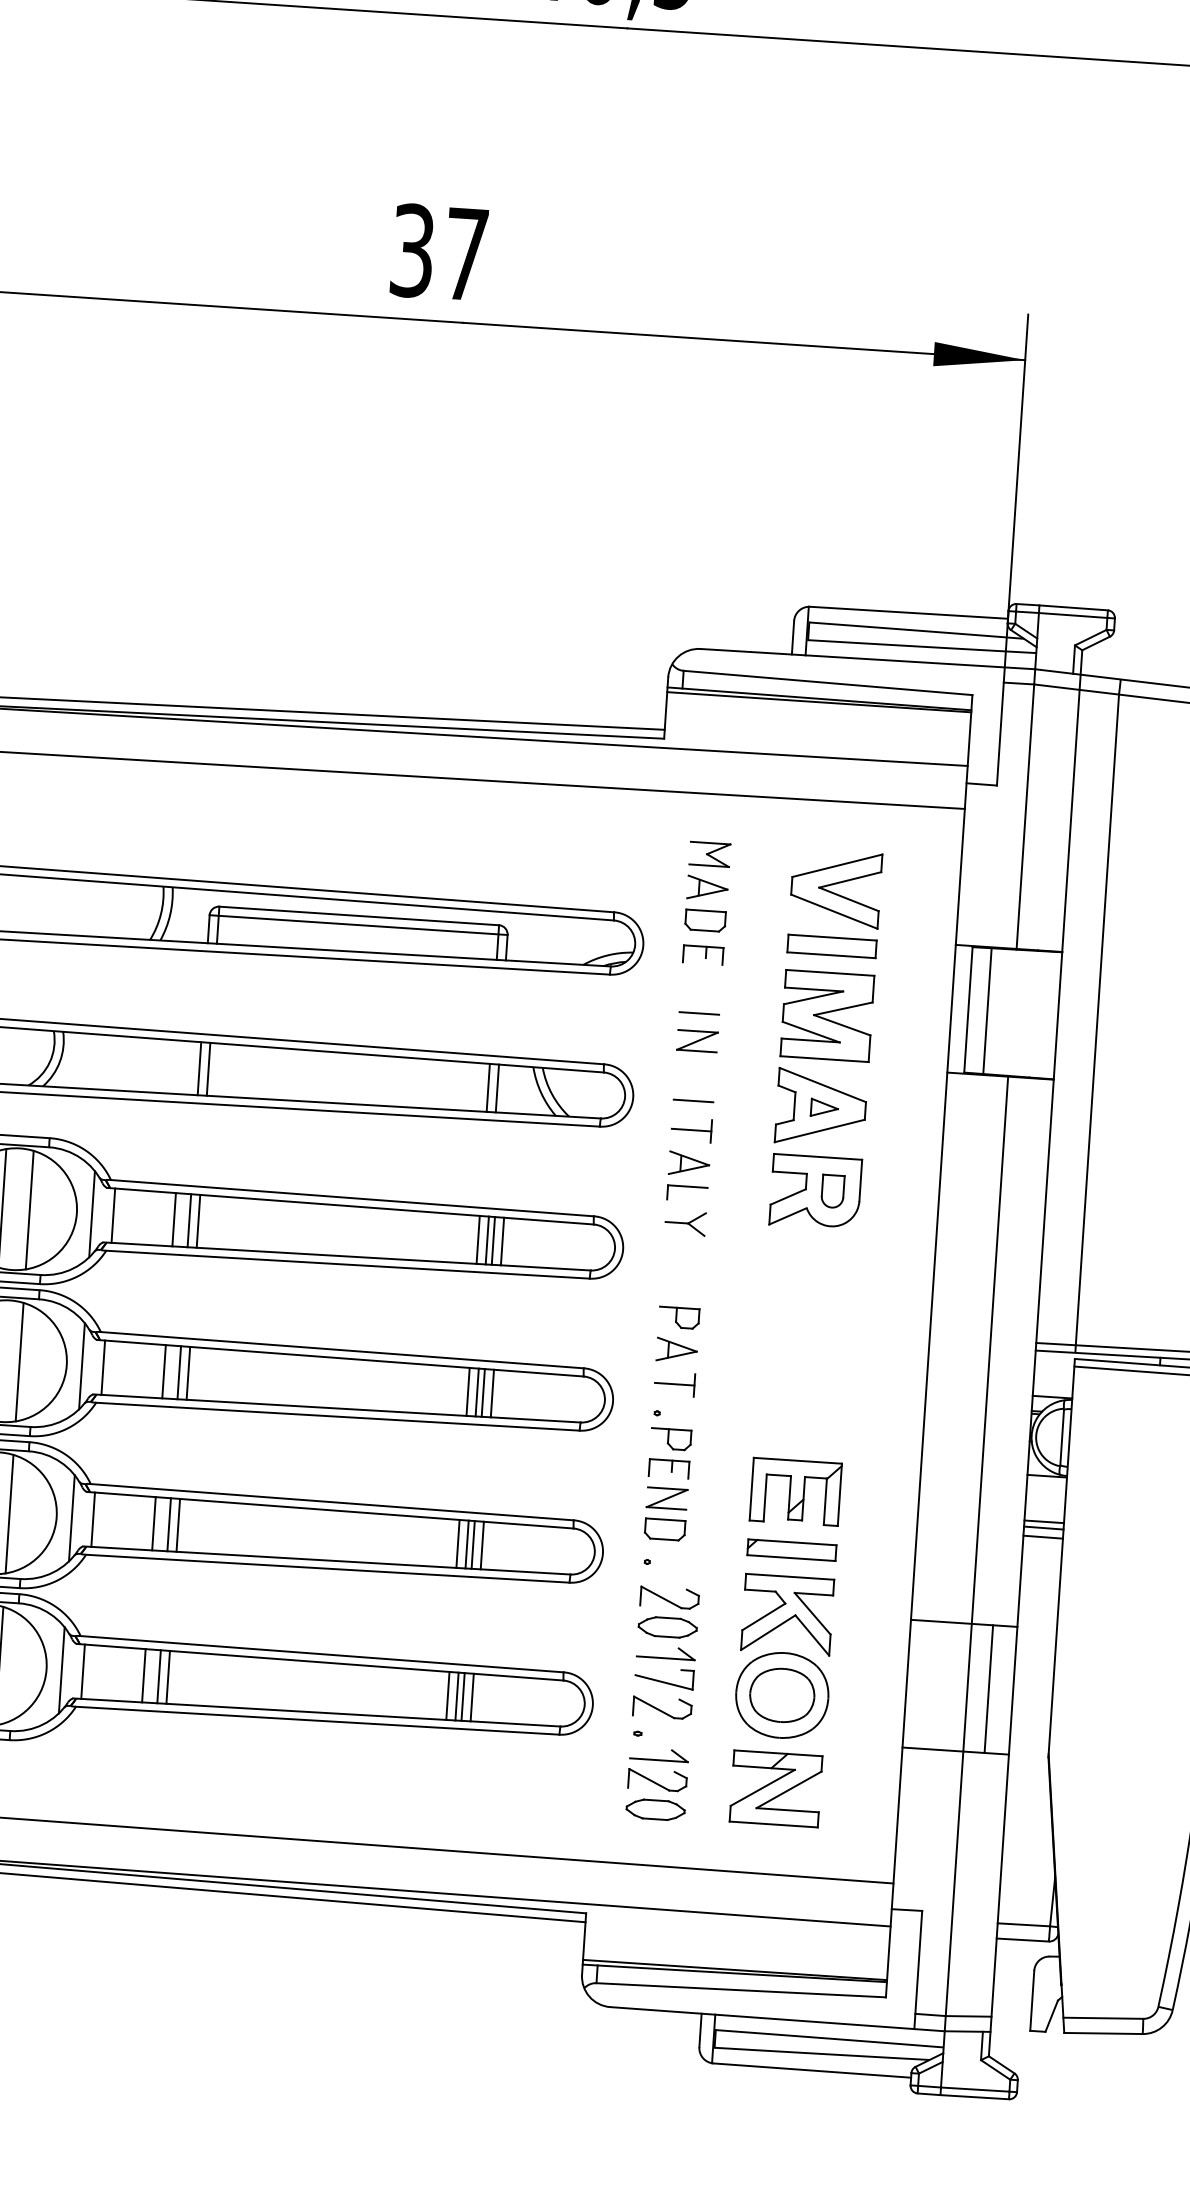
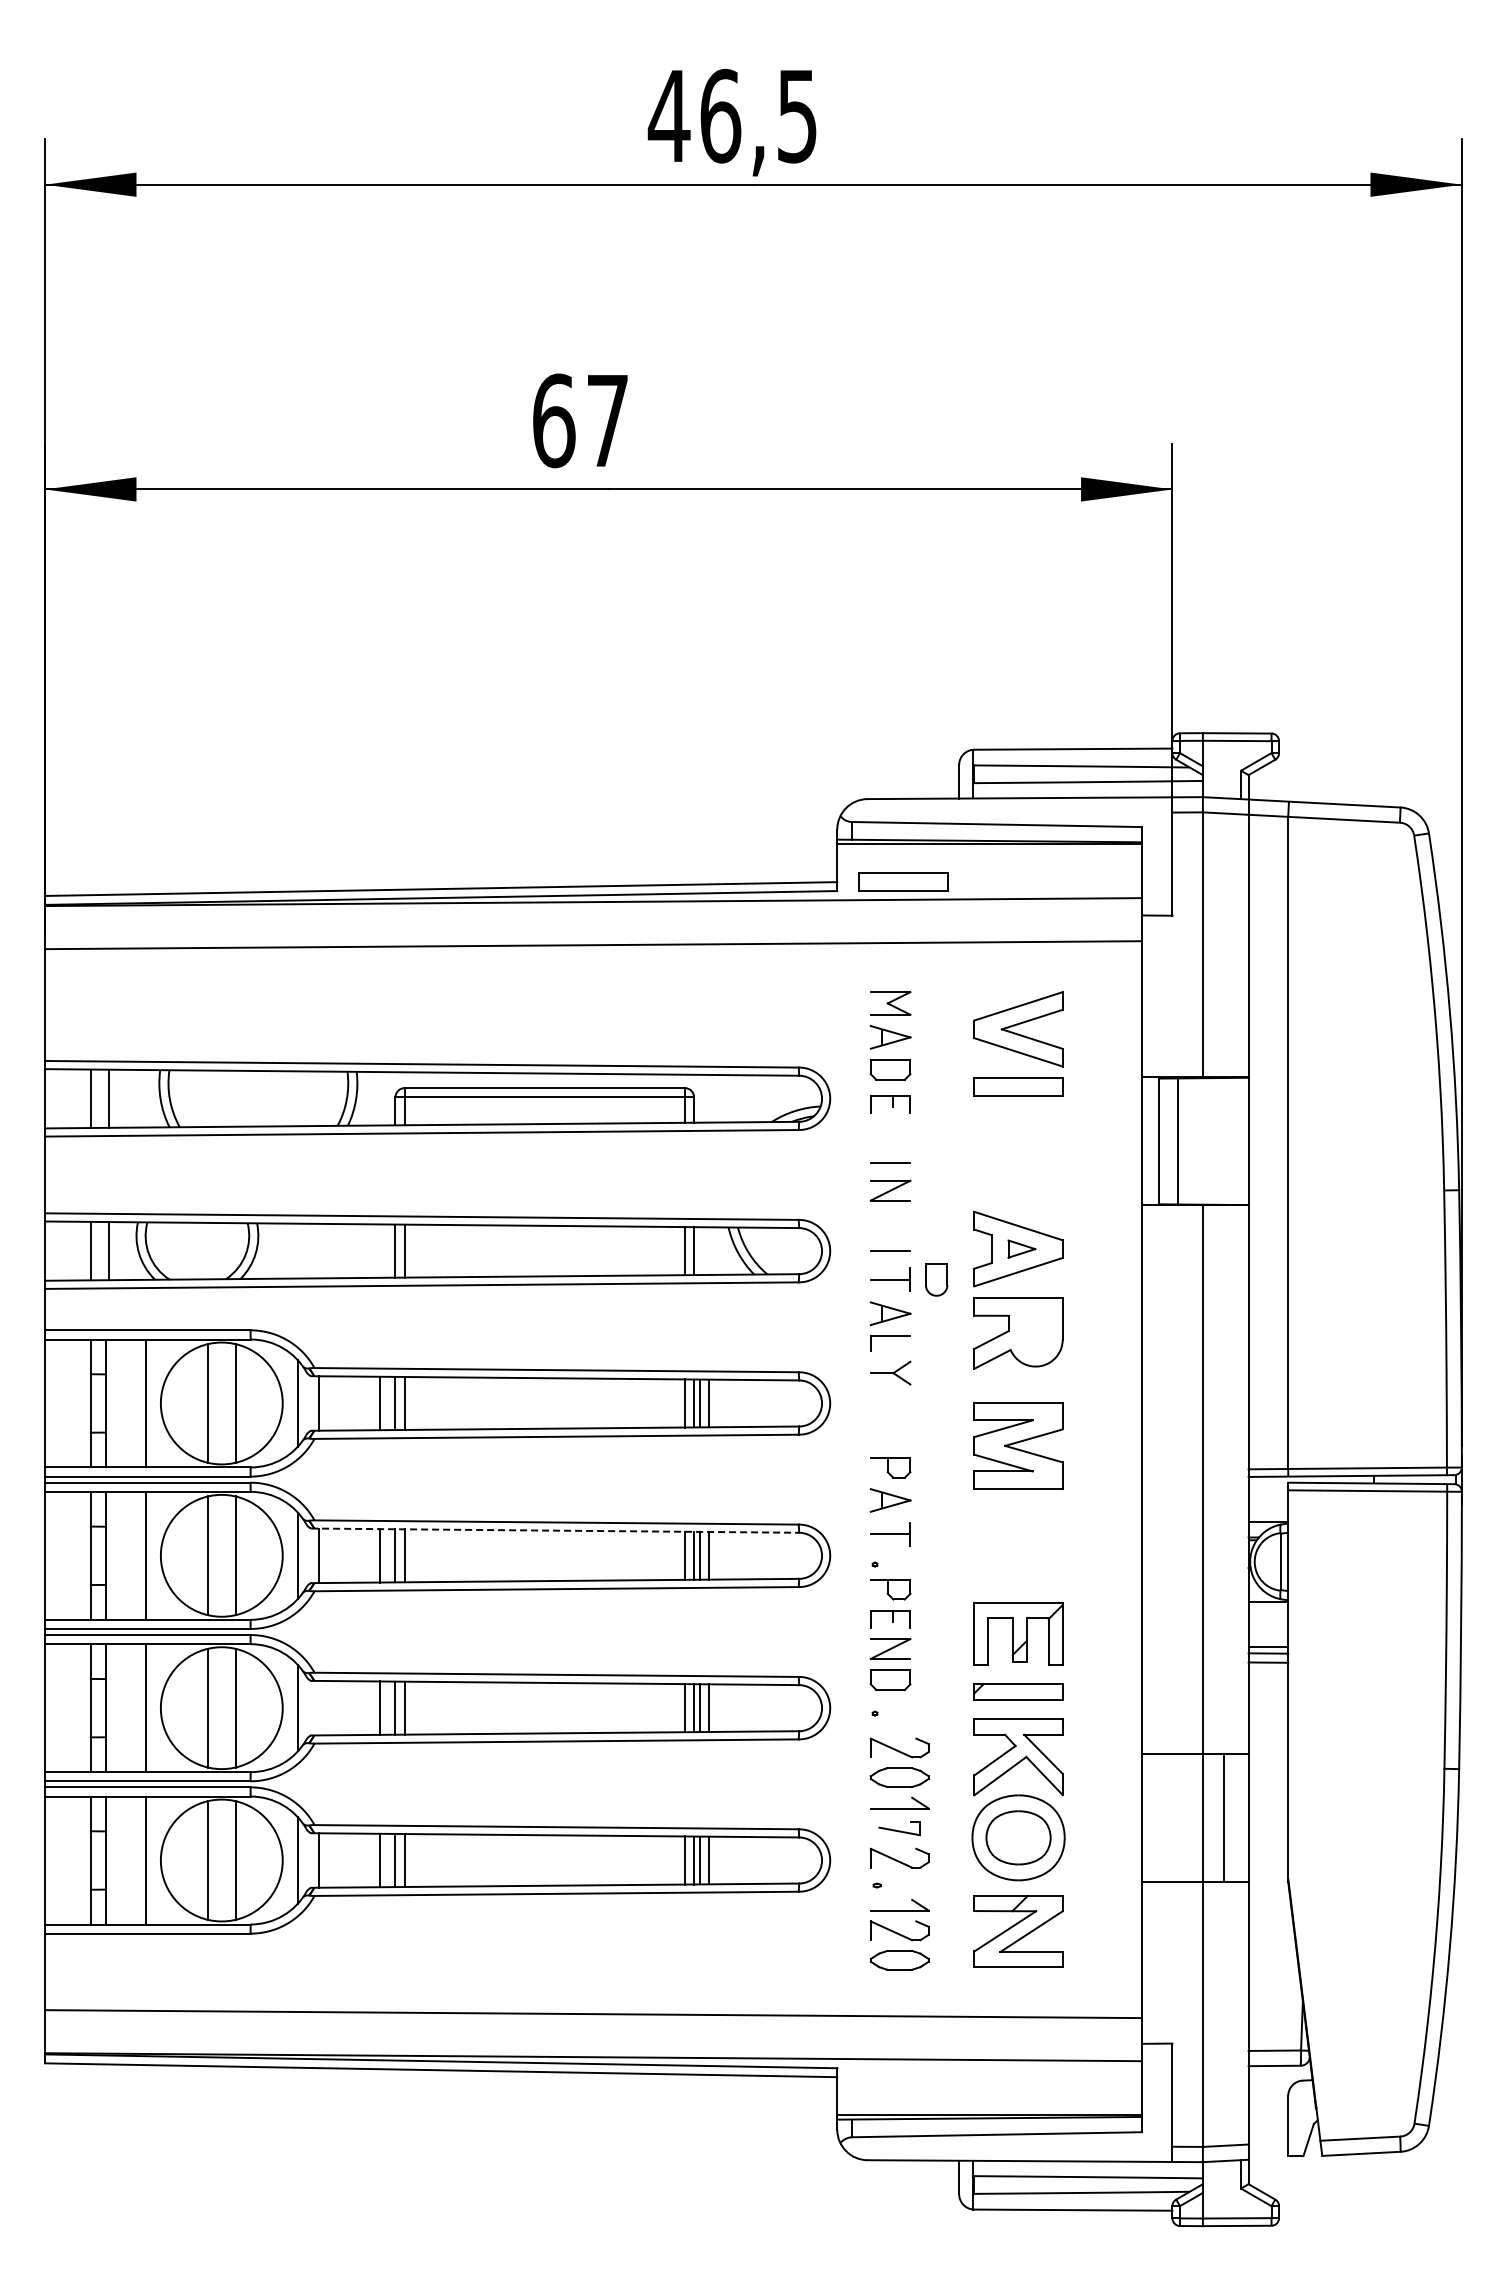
text: (413, 250) -> (554, 420), 37 -> 67
part: (730, 733) -> (903, 881), added
part: (827, 1015) -> (1018, 1445), moved
part: (832, 1191) -> (936, 1279), moved
line: (340, 1358) -> (555, 1530), solid -> dashed
line: (93, 1519) -> (319, 1707), removed
part: (664, 1678) -> (899, 1828), size x0.7

